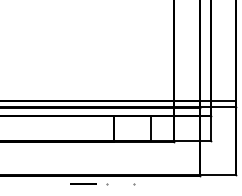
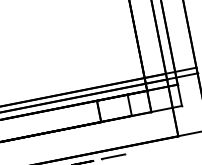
line: (119, 184) -> (112, 157), added

